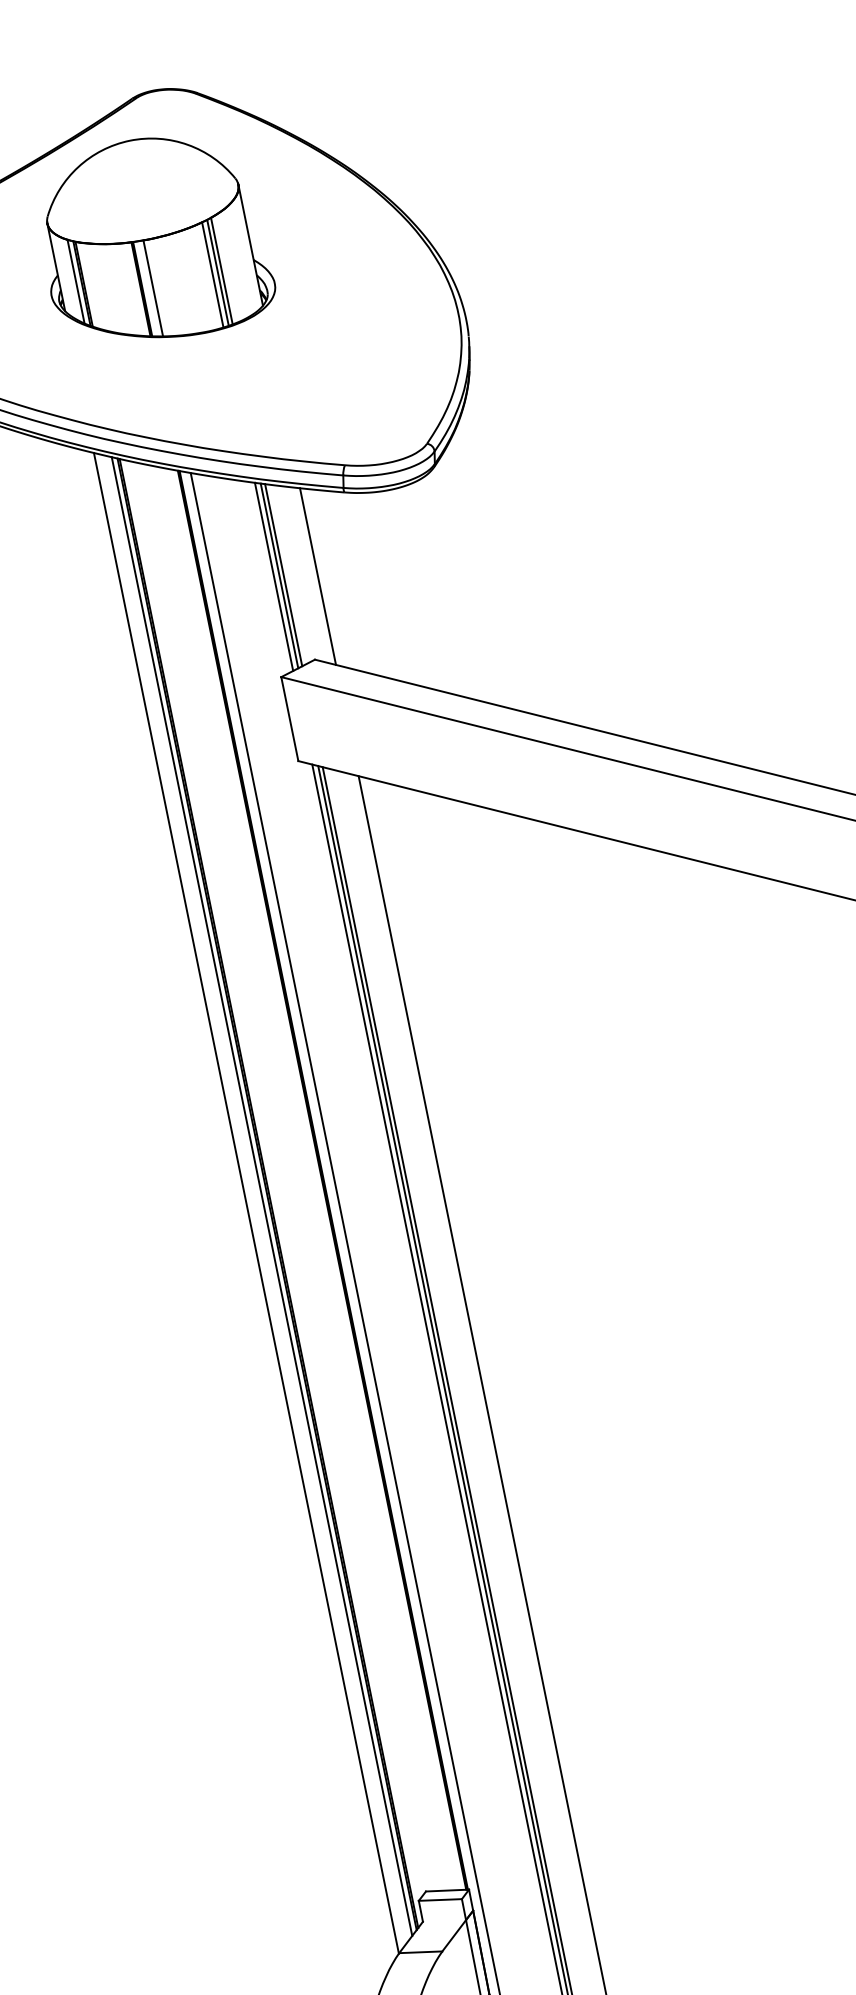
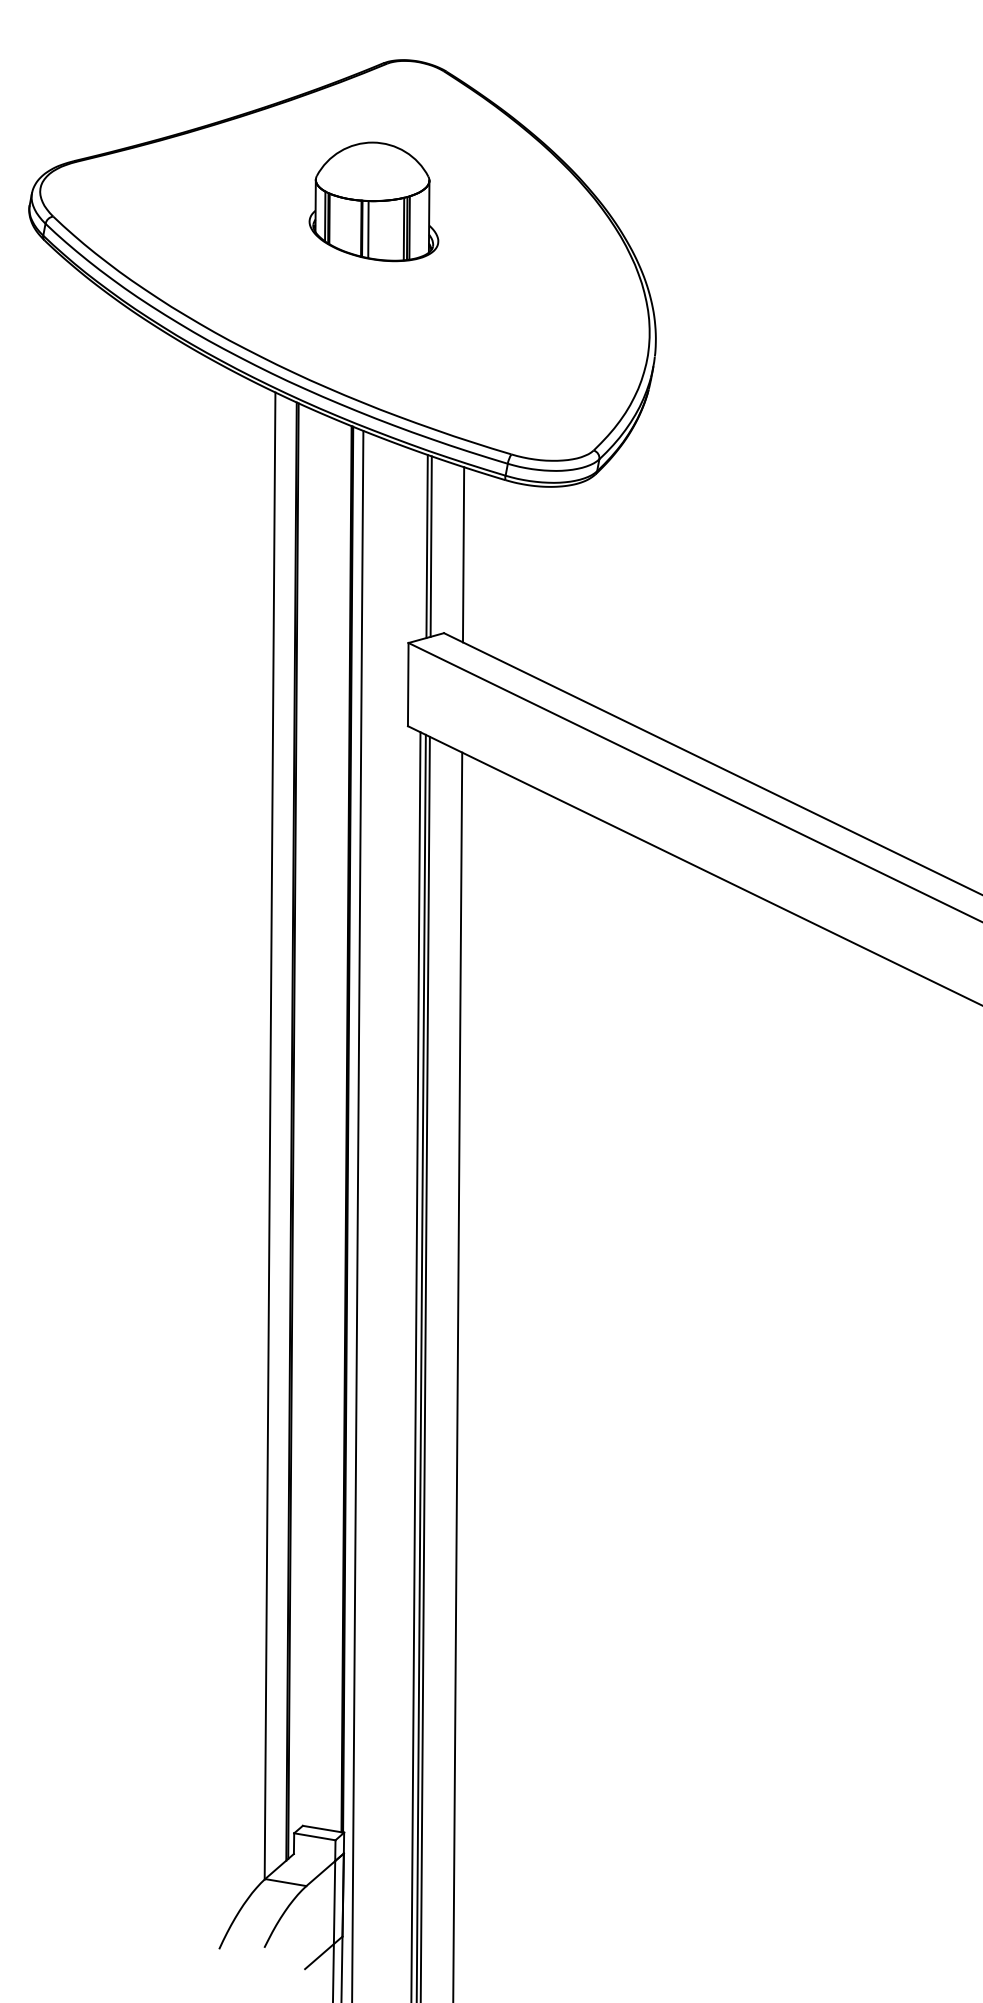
part: (152, 239) -> (373, 201), size x0.6
line: (273, 577) -> (421, 546), removed
line: (261, 1196) -> (285, 1132), removed

